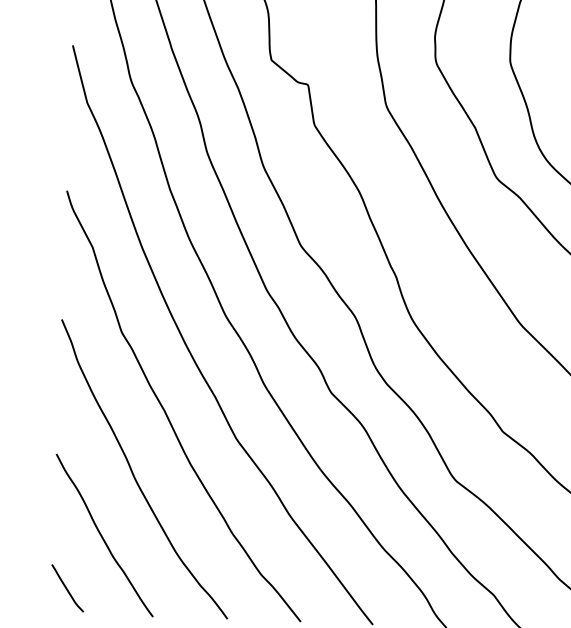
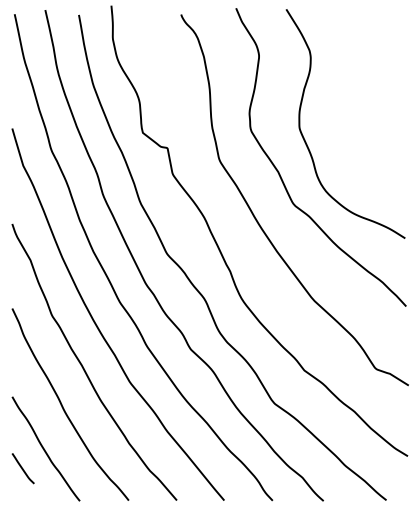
curve: (66, 588) -> (22, 468), moved

